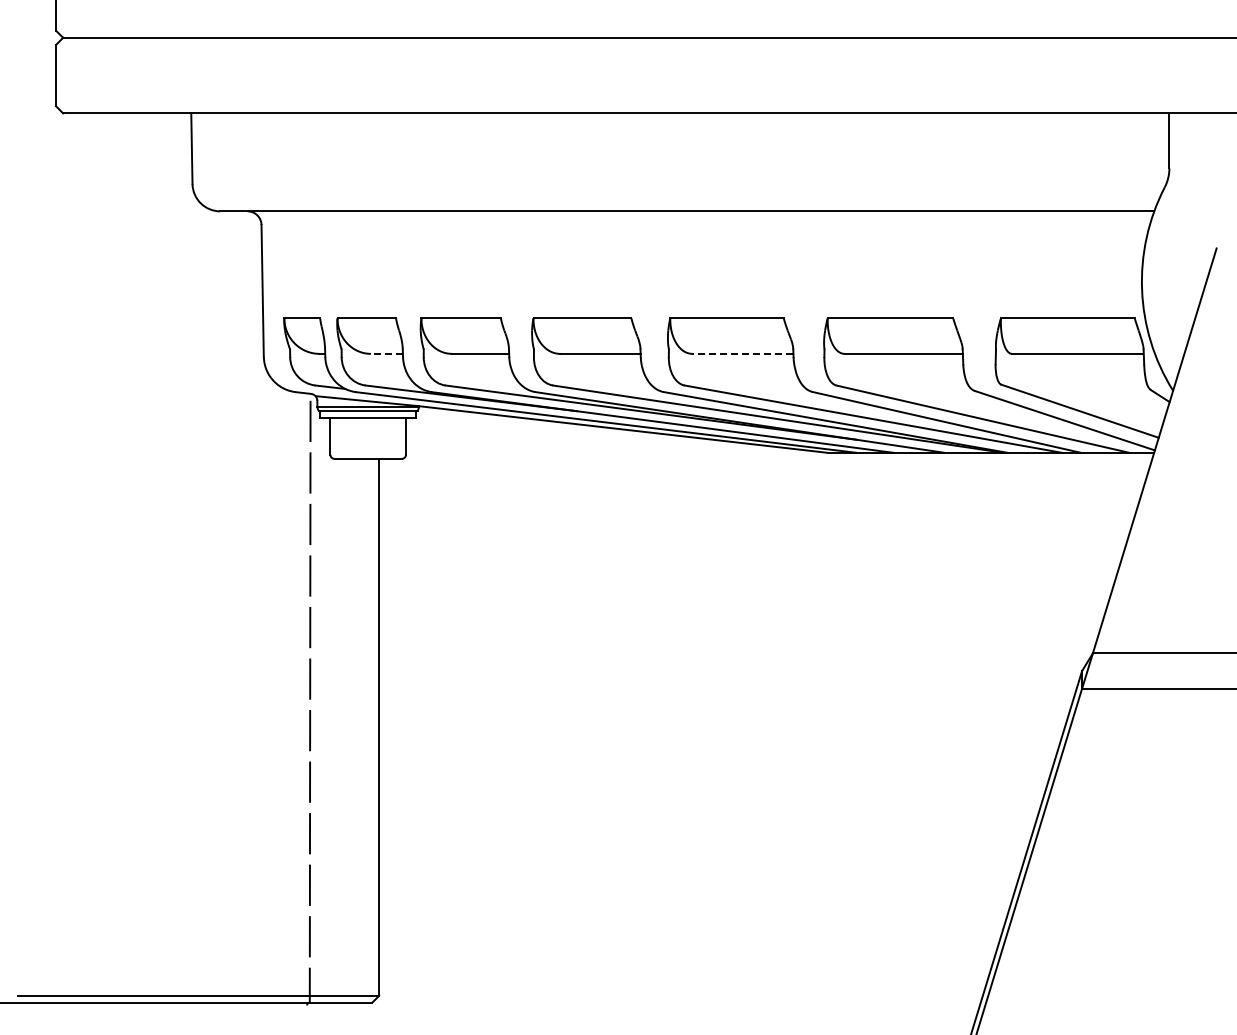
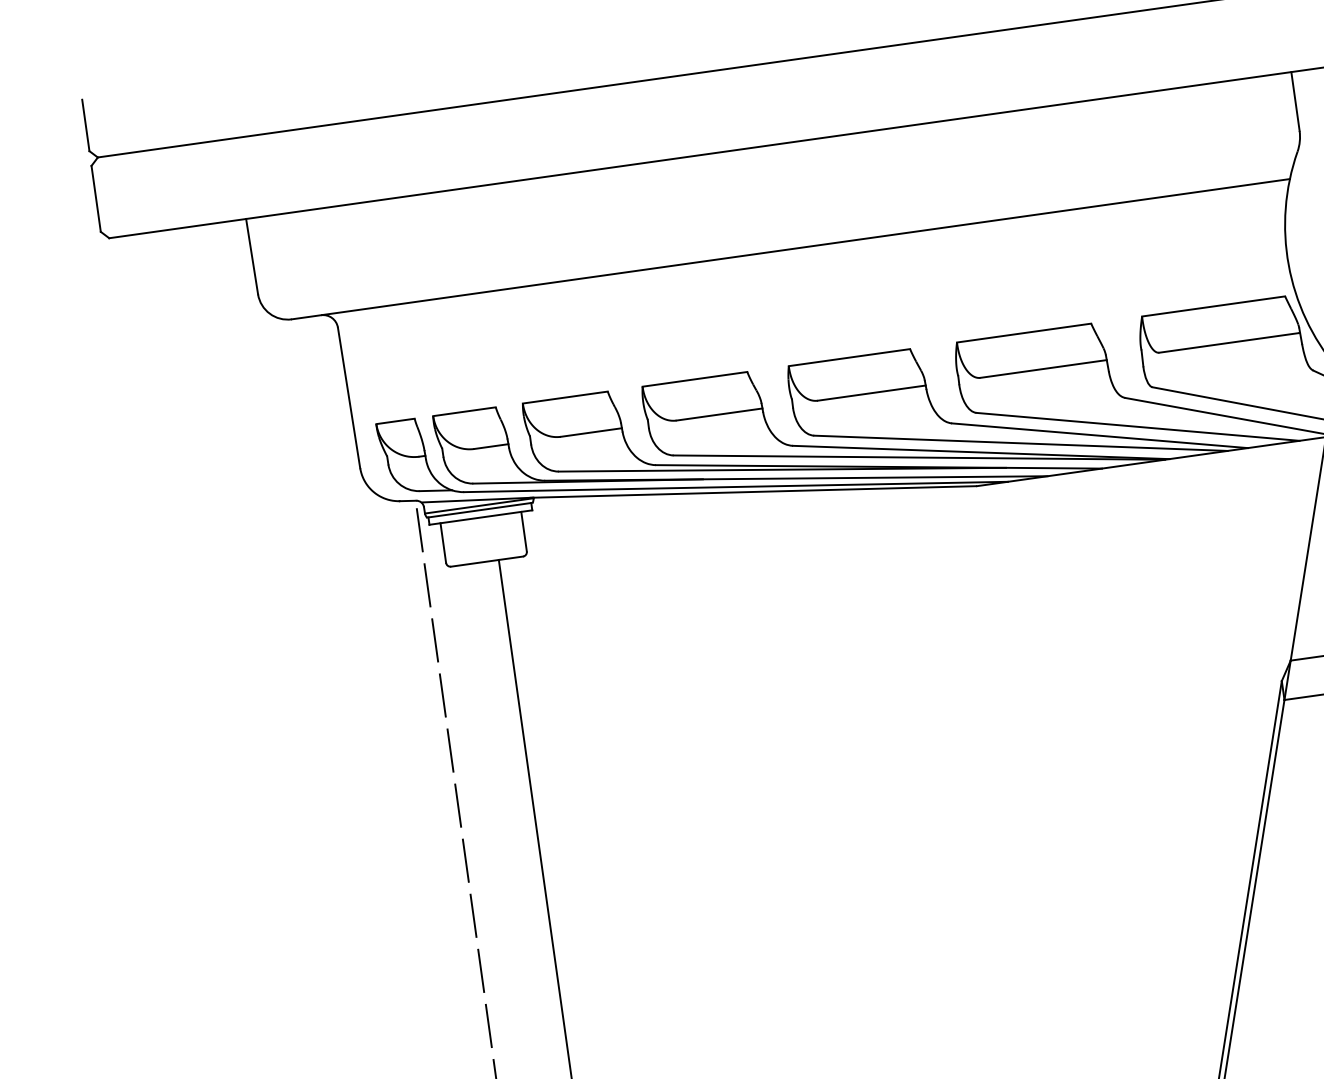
line: (386, 353) -> (490, 446), dashed -> solid
line: (742, 353) -> (871, 392), dashed -> solid

